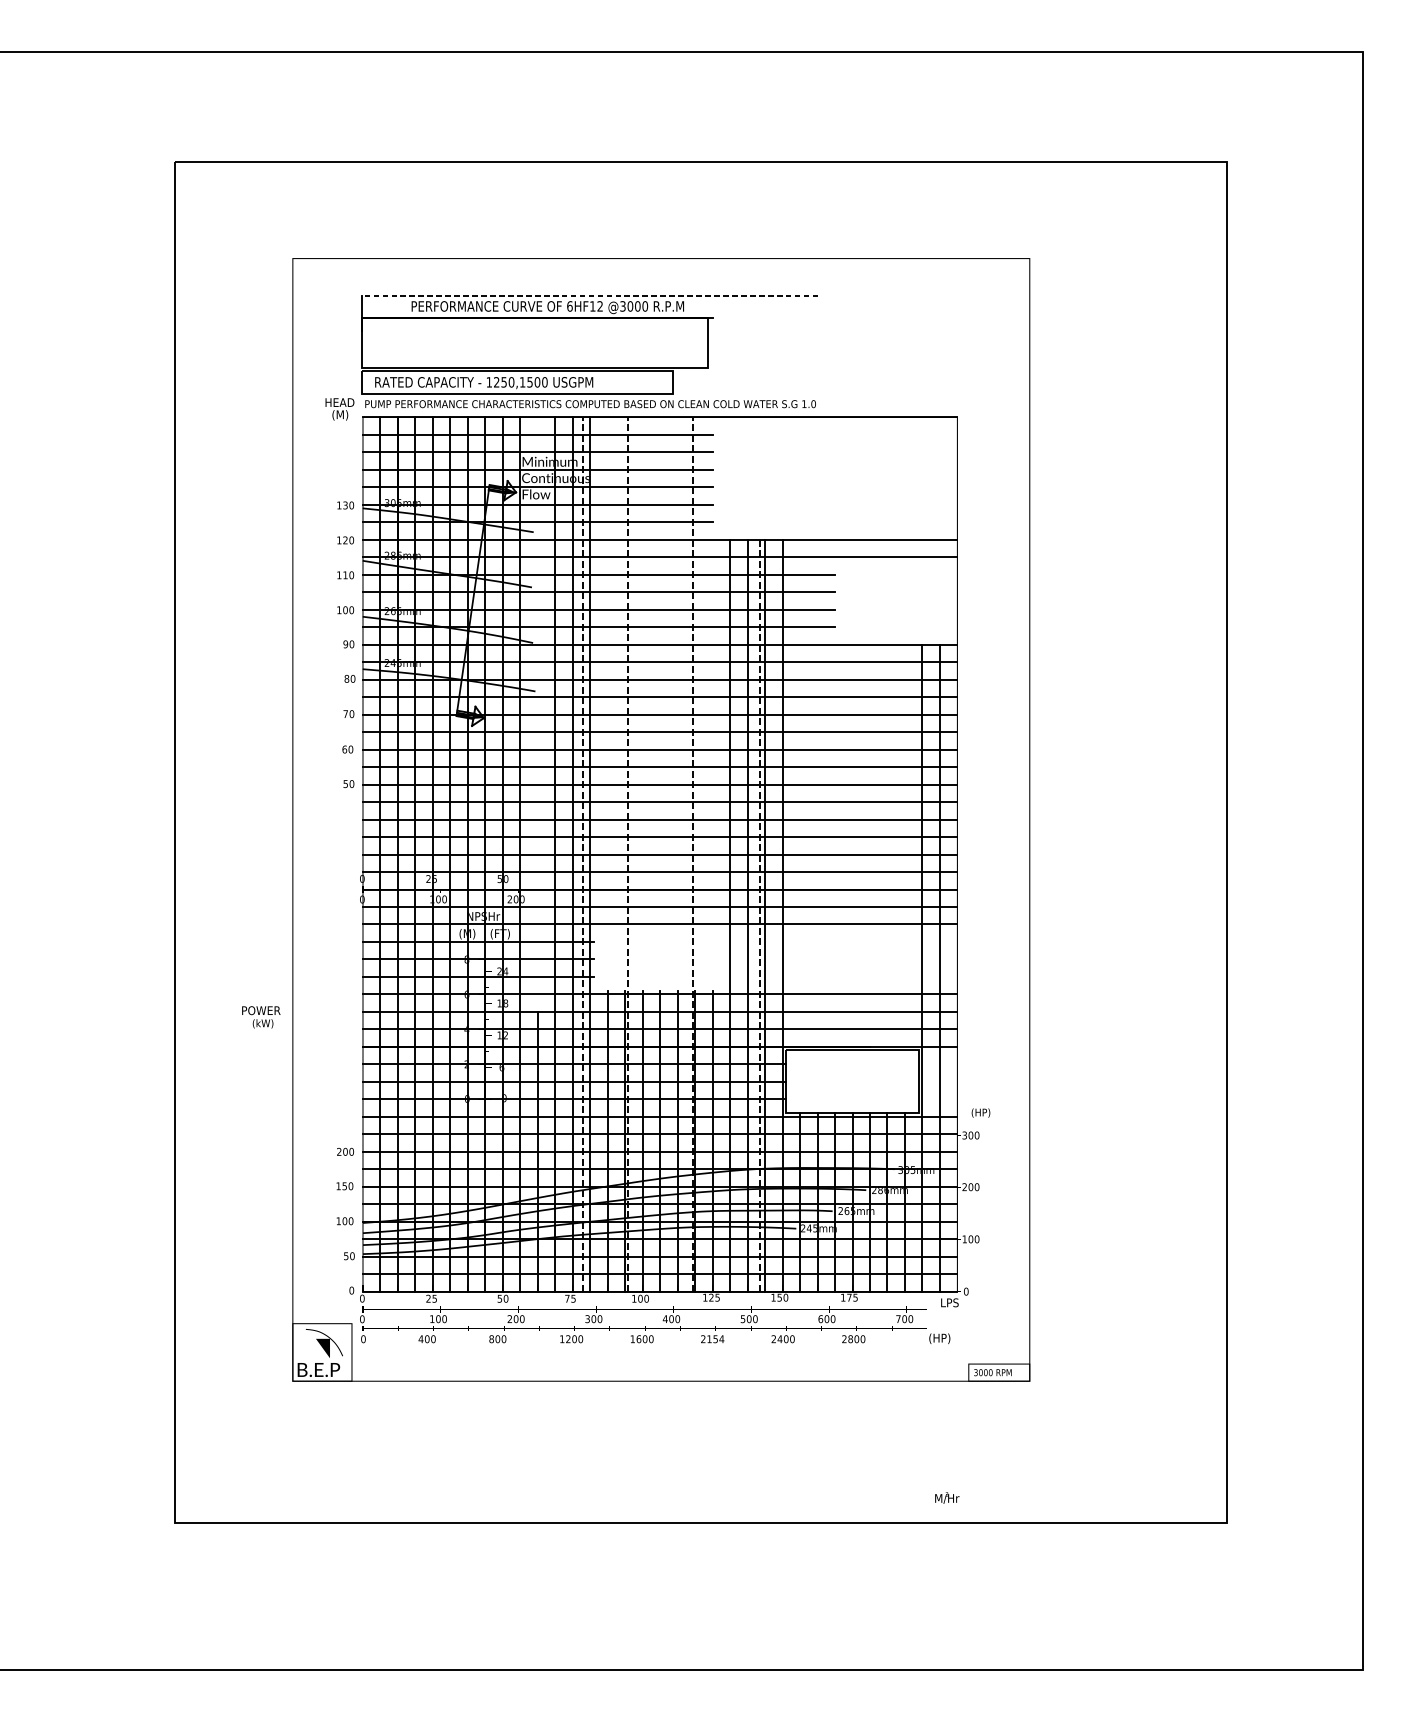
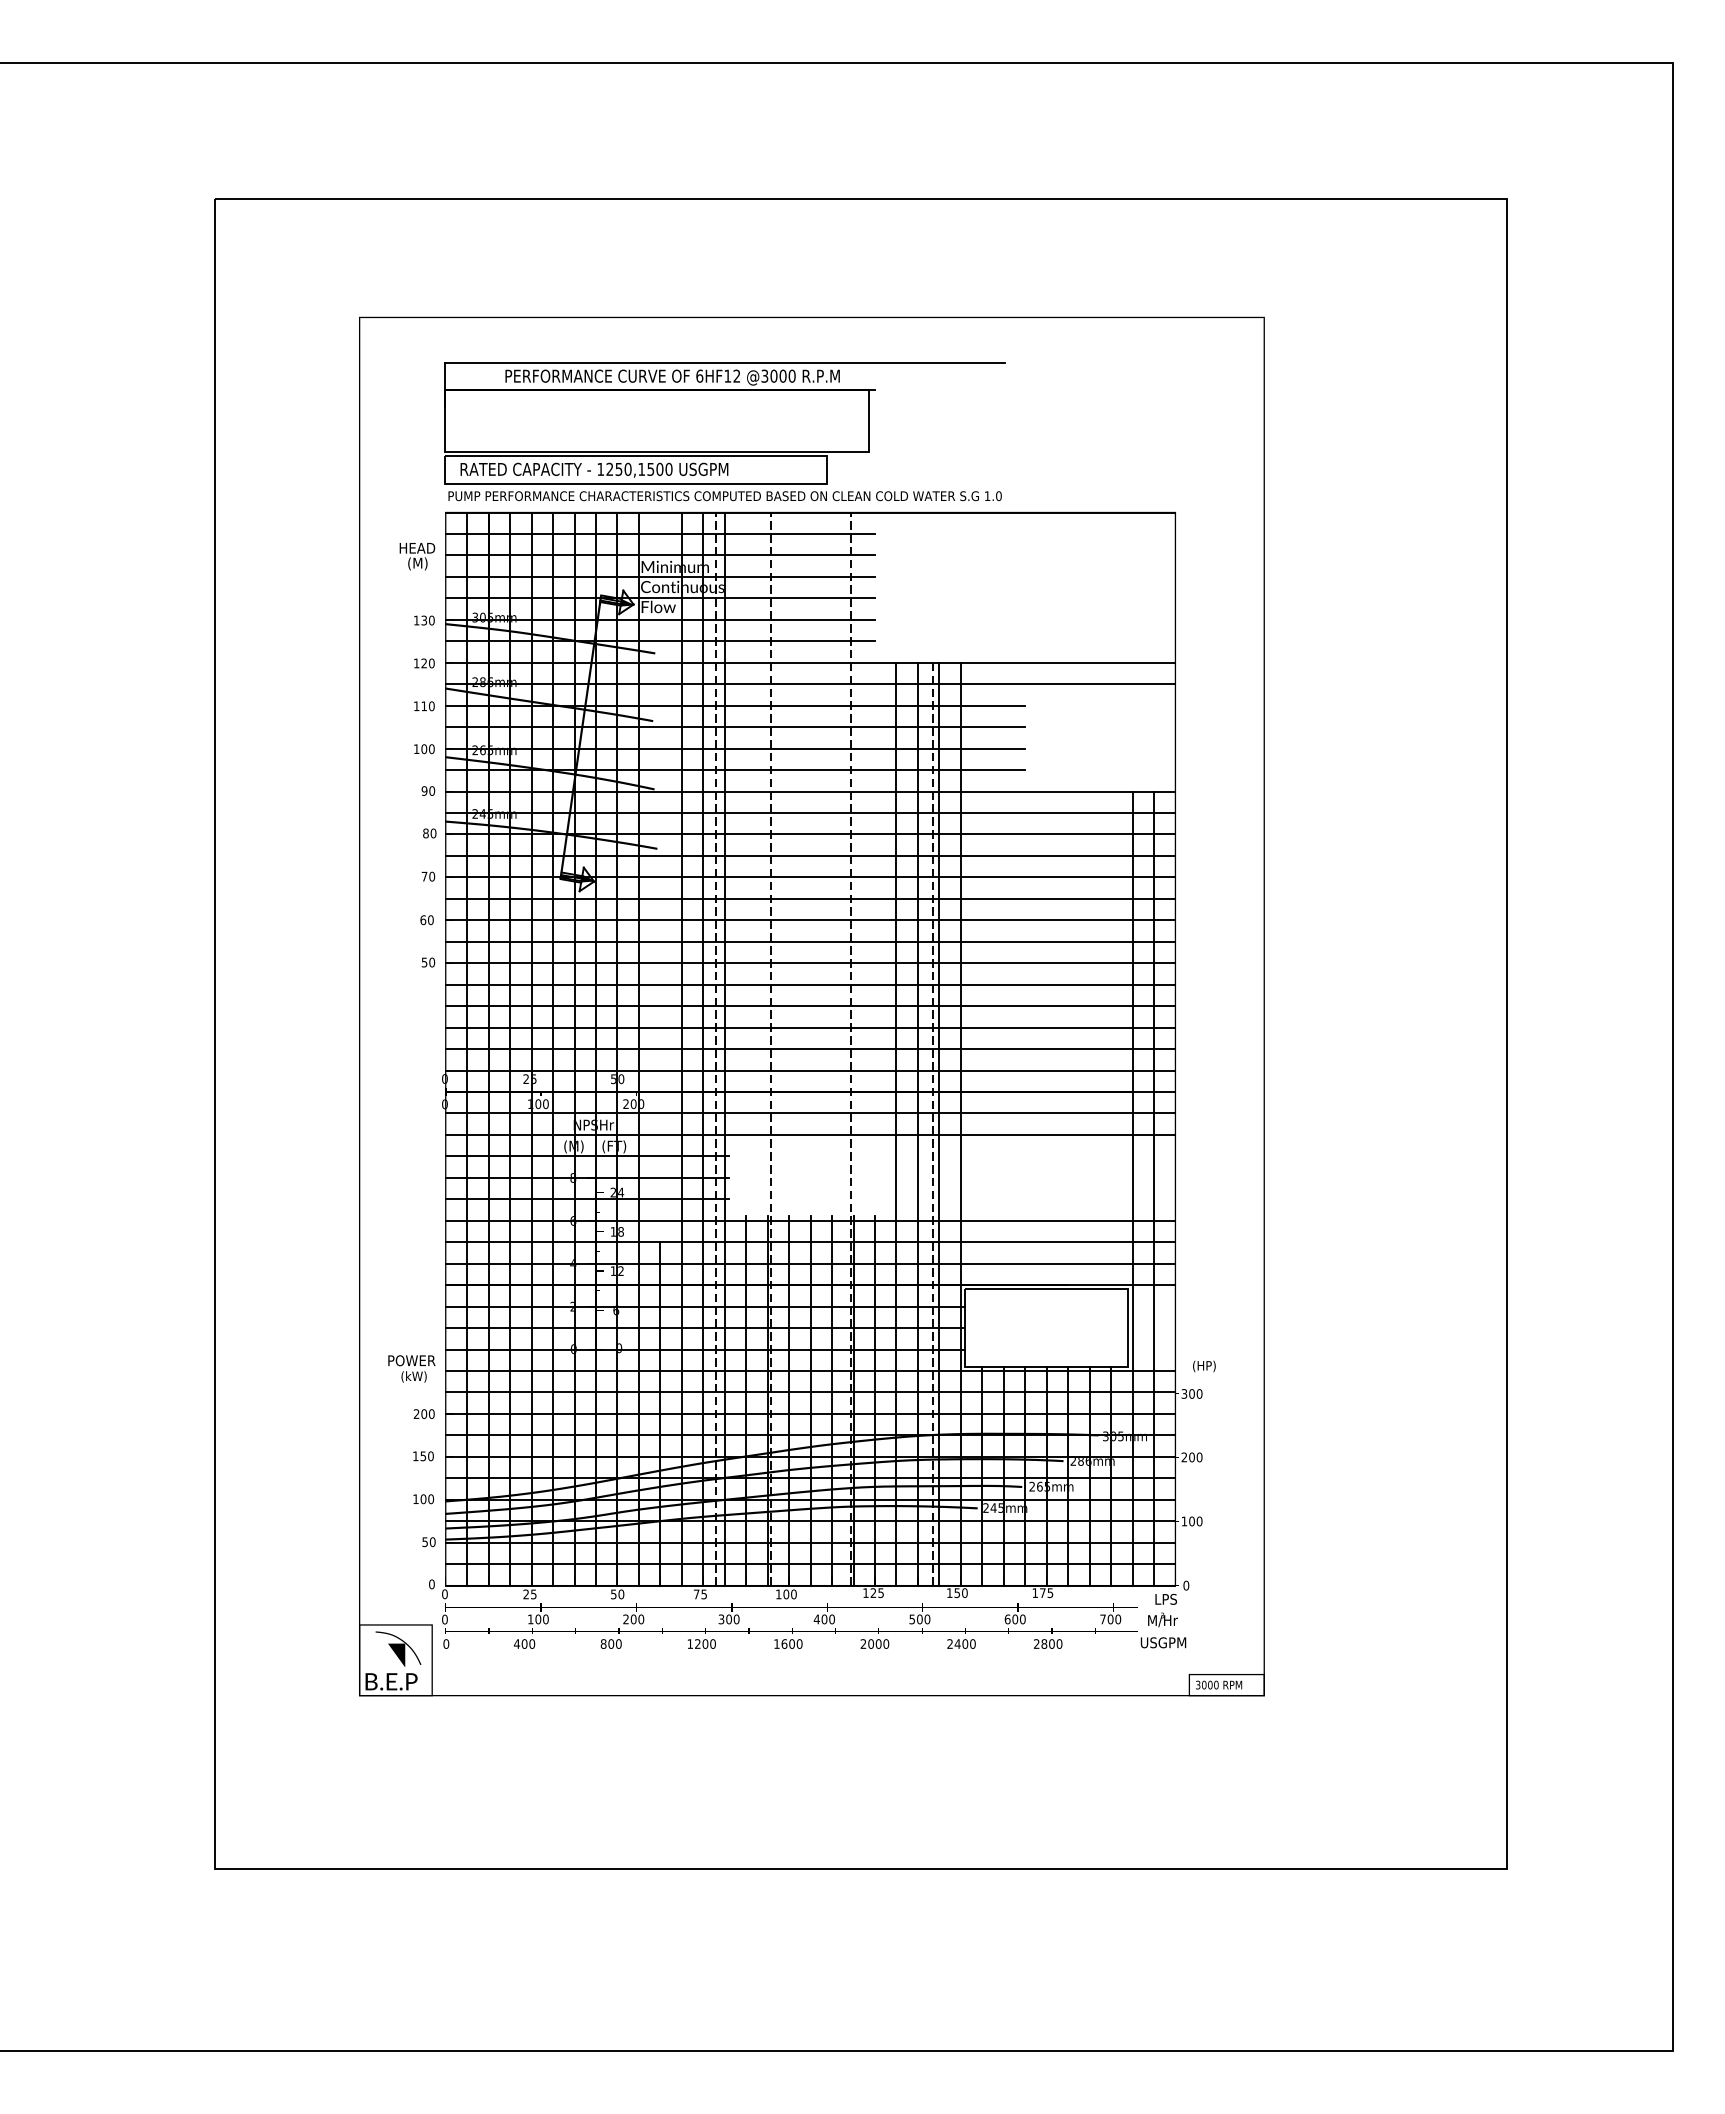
line: (590, 296) -> (724, 363), dashed -> solid
text: (340, 409) -> (417, 556), moved
text: (260, 1016) -> (411, 1368), moved
text: (715, 1338) -> (878, 1643), 2154 -> 2000
text: (947, 1338) -> (1163, 1643), (HP) -> USGPM
text: (946, 1497) -> (1162, 1619), moved

